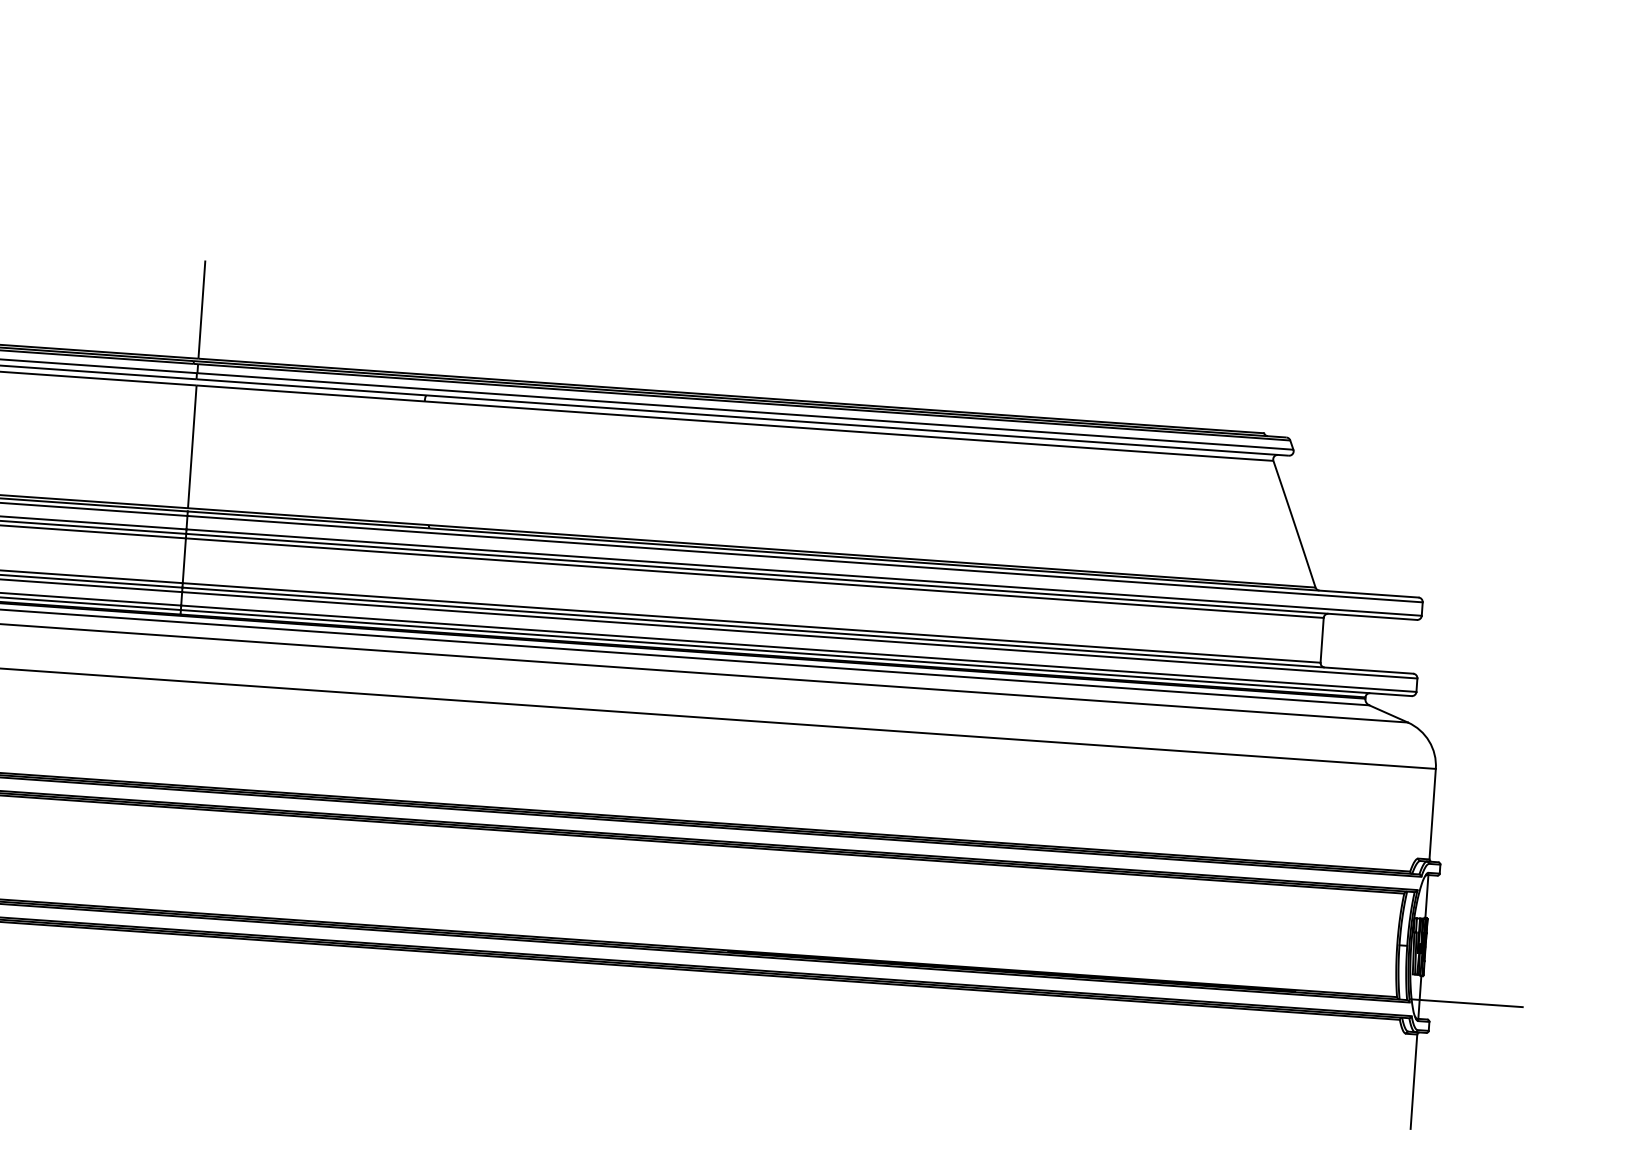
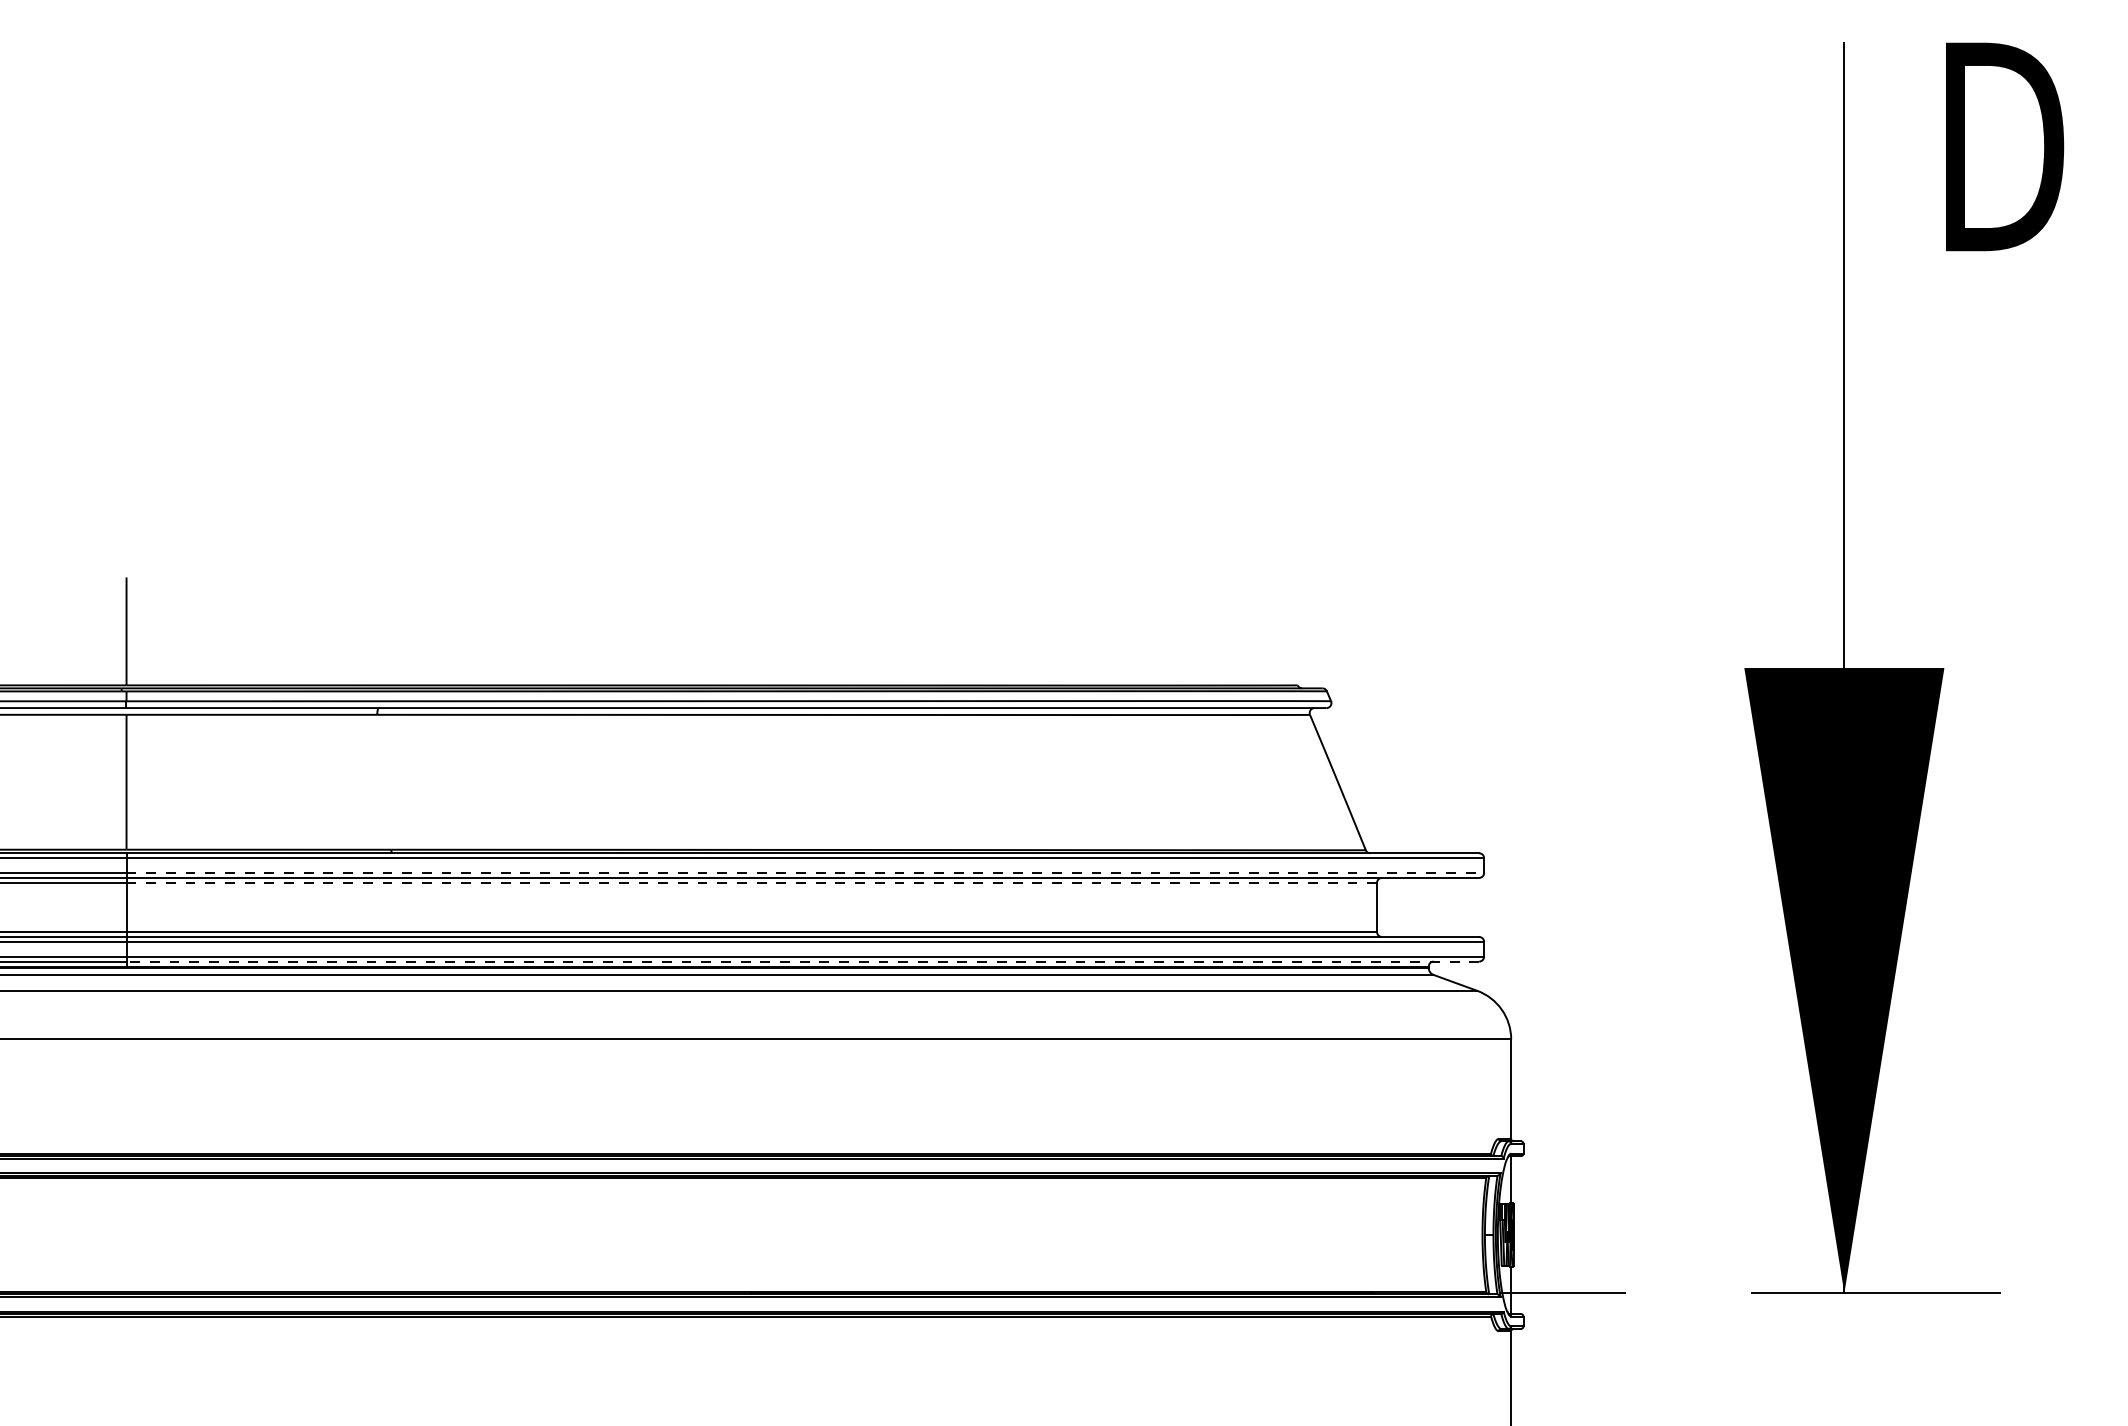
line: (804, 572) -> (805, 872), solid -> dashed
line: (754, 577) -> (751, 882), solid -> dashed
line: (795, 652) -> (802, 961), solid -> dashed

